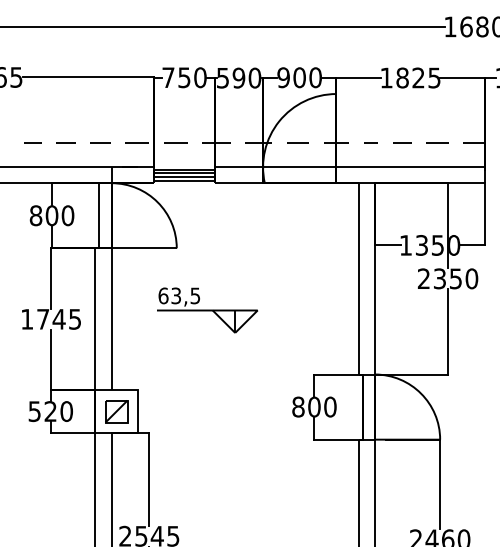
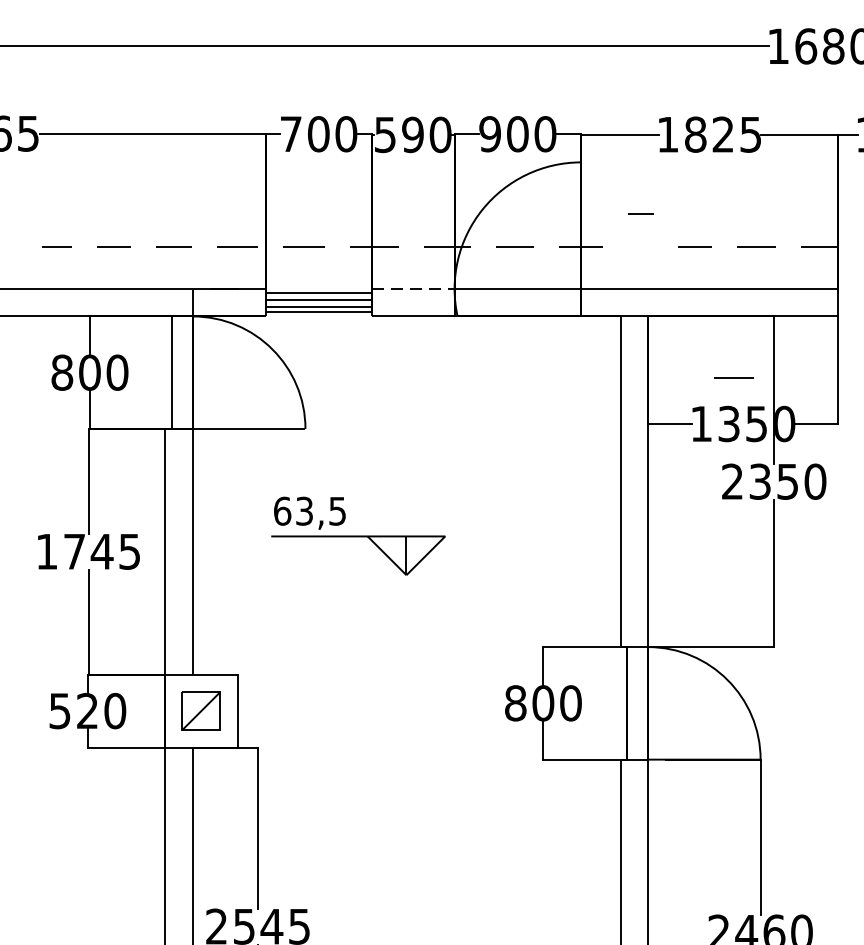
text: (184, 77) -> (318, 133), 750 -> 700
line: (370, 142) -> (640, 213), moved
line: (239, 167) -> (413, 289), solid -> dashed
line: (424, 218) -> (733, 377), added

